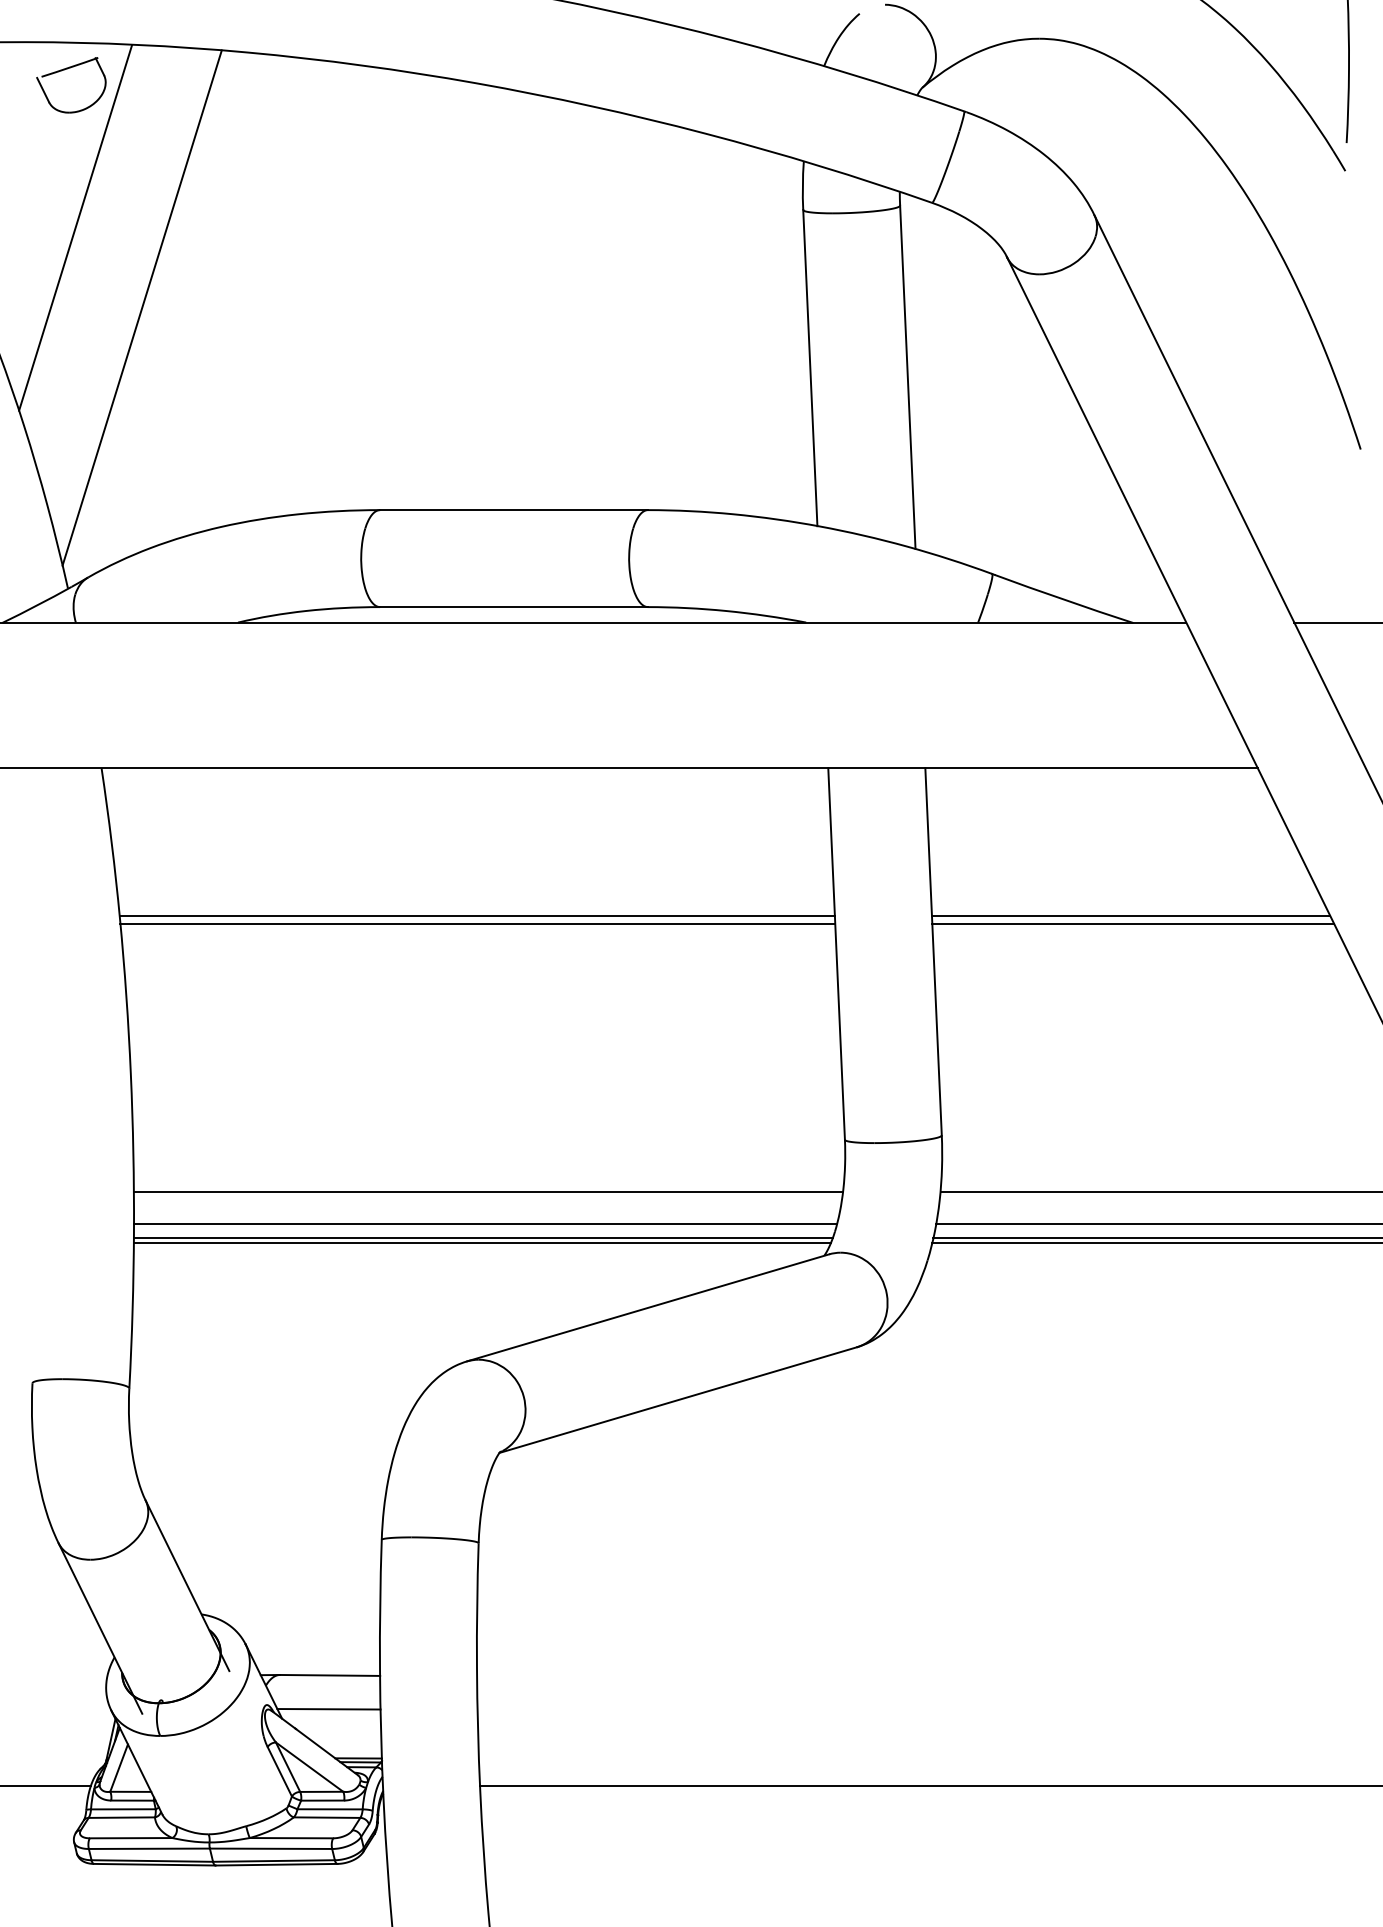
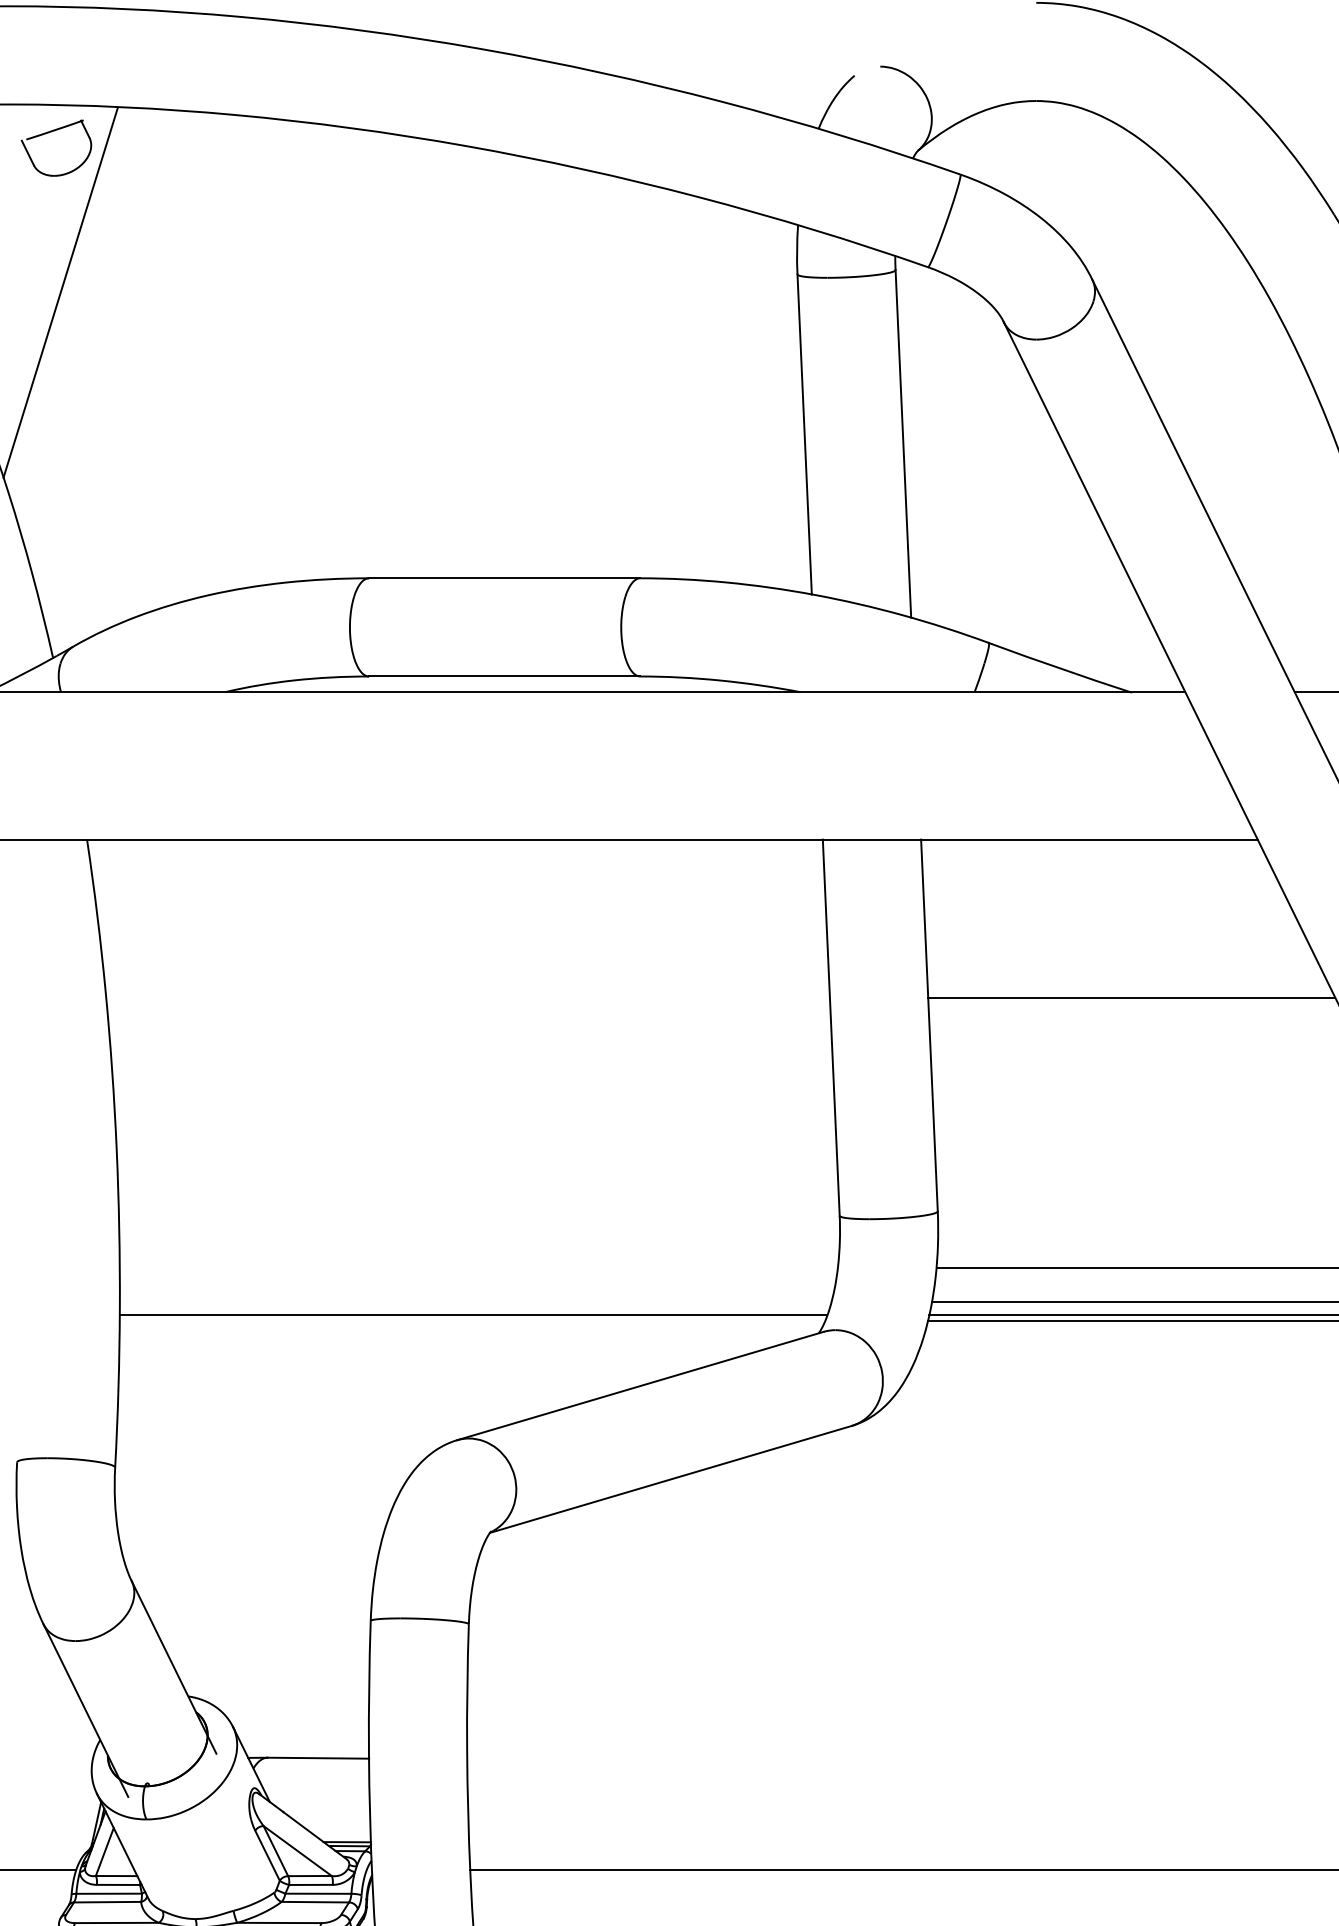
line: (141, 307) -> (127, 373), removed
line: (476, 915) -> (466, 988), removed
line: (1130, 915) -> (1128, 988), removed
line: (477, 924) -> (467, 997), removed
line: (488, 1191) -> (478, 1268), removed
line: (485, 1224) -> (475, 1301), removed
line: (481, 1243) -> (471, 1320), removed
line: (328, 1709) -> (316, 1792), removed

